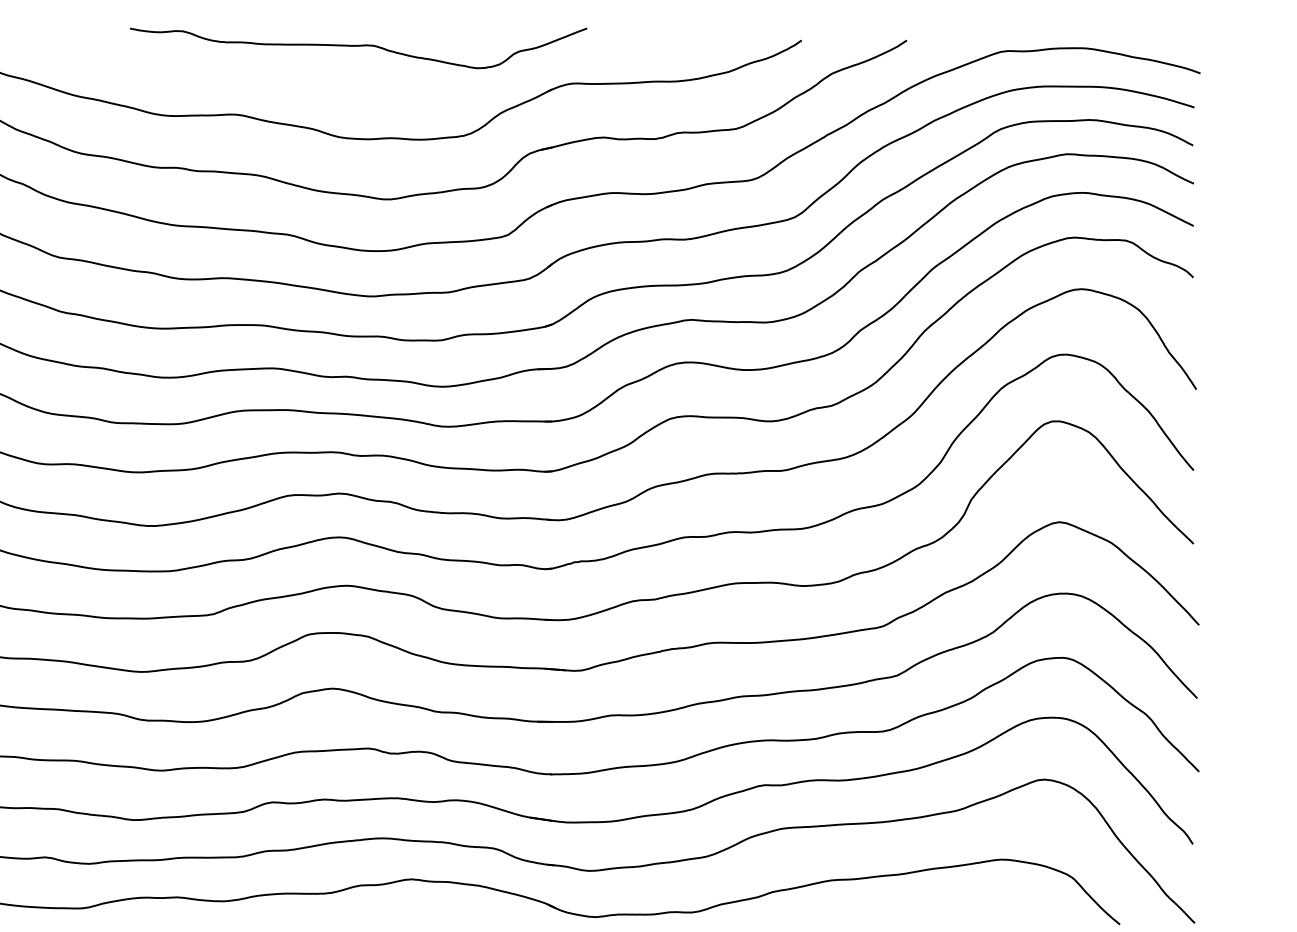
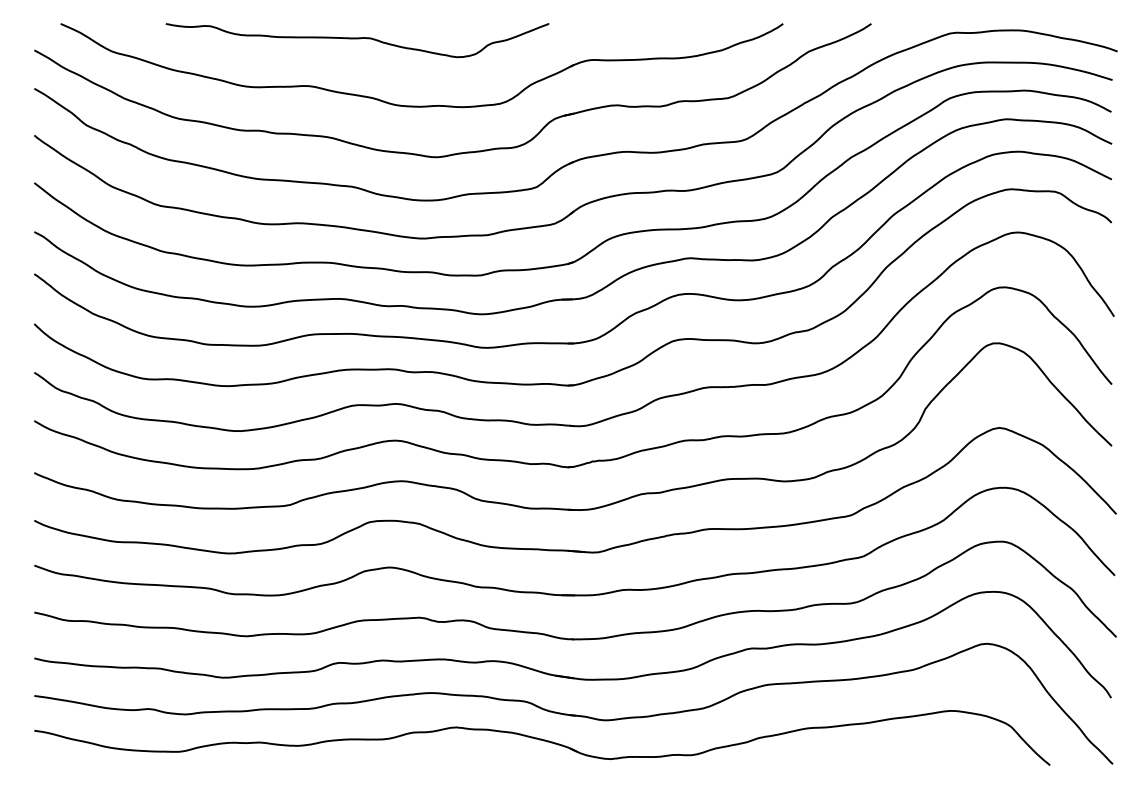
curve: (358, 47) -> (357, 39), moved

